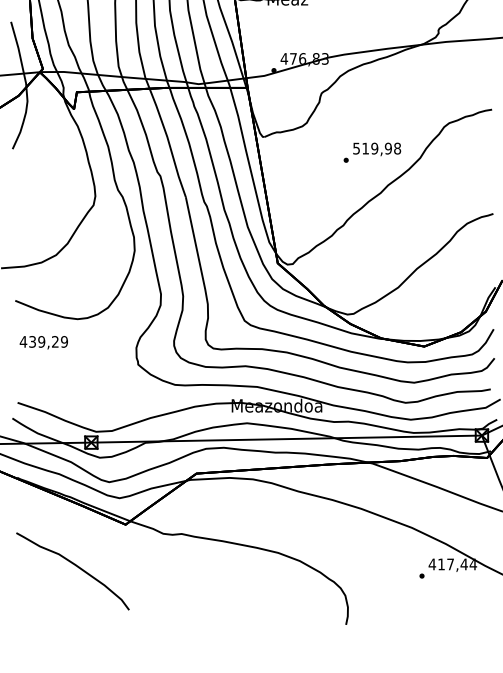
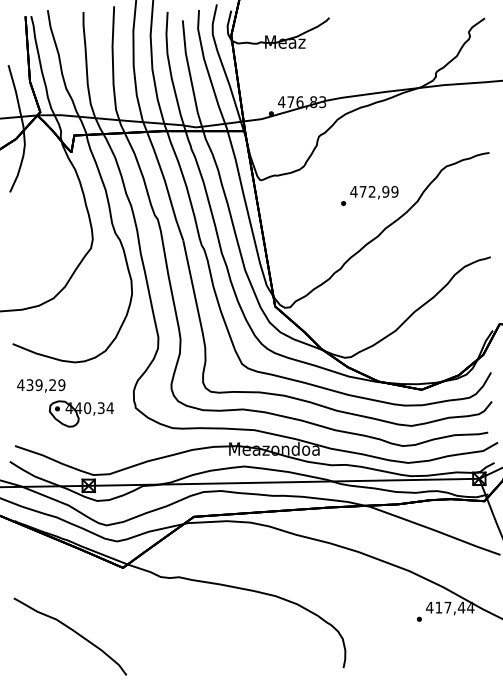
text: (377, 148) -> (374, 191), 519,98 -> 472,99
part: (84, 370) -> (81, 413), added
curve: (75, 566) -> (72, 631), moved

